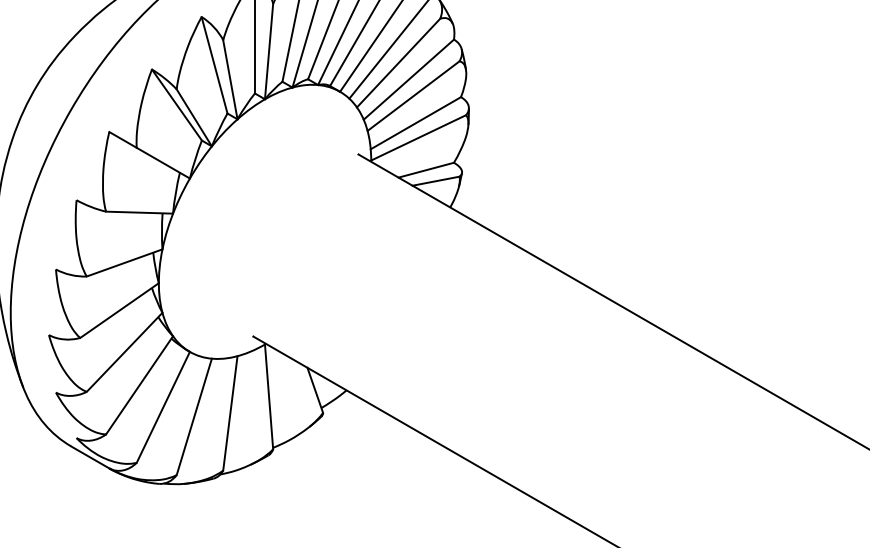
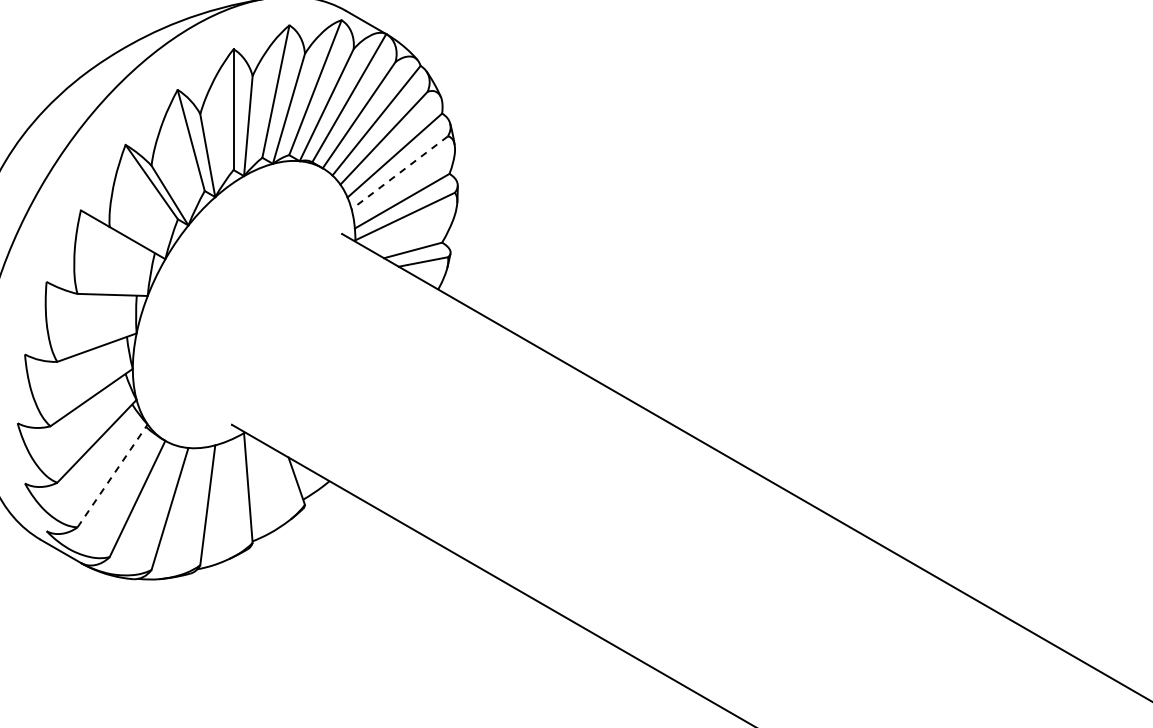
line: (413, 96) -> (399, 173), solid -> dashed
line: (139, 384) -> (112, 475), solid -> dashed

